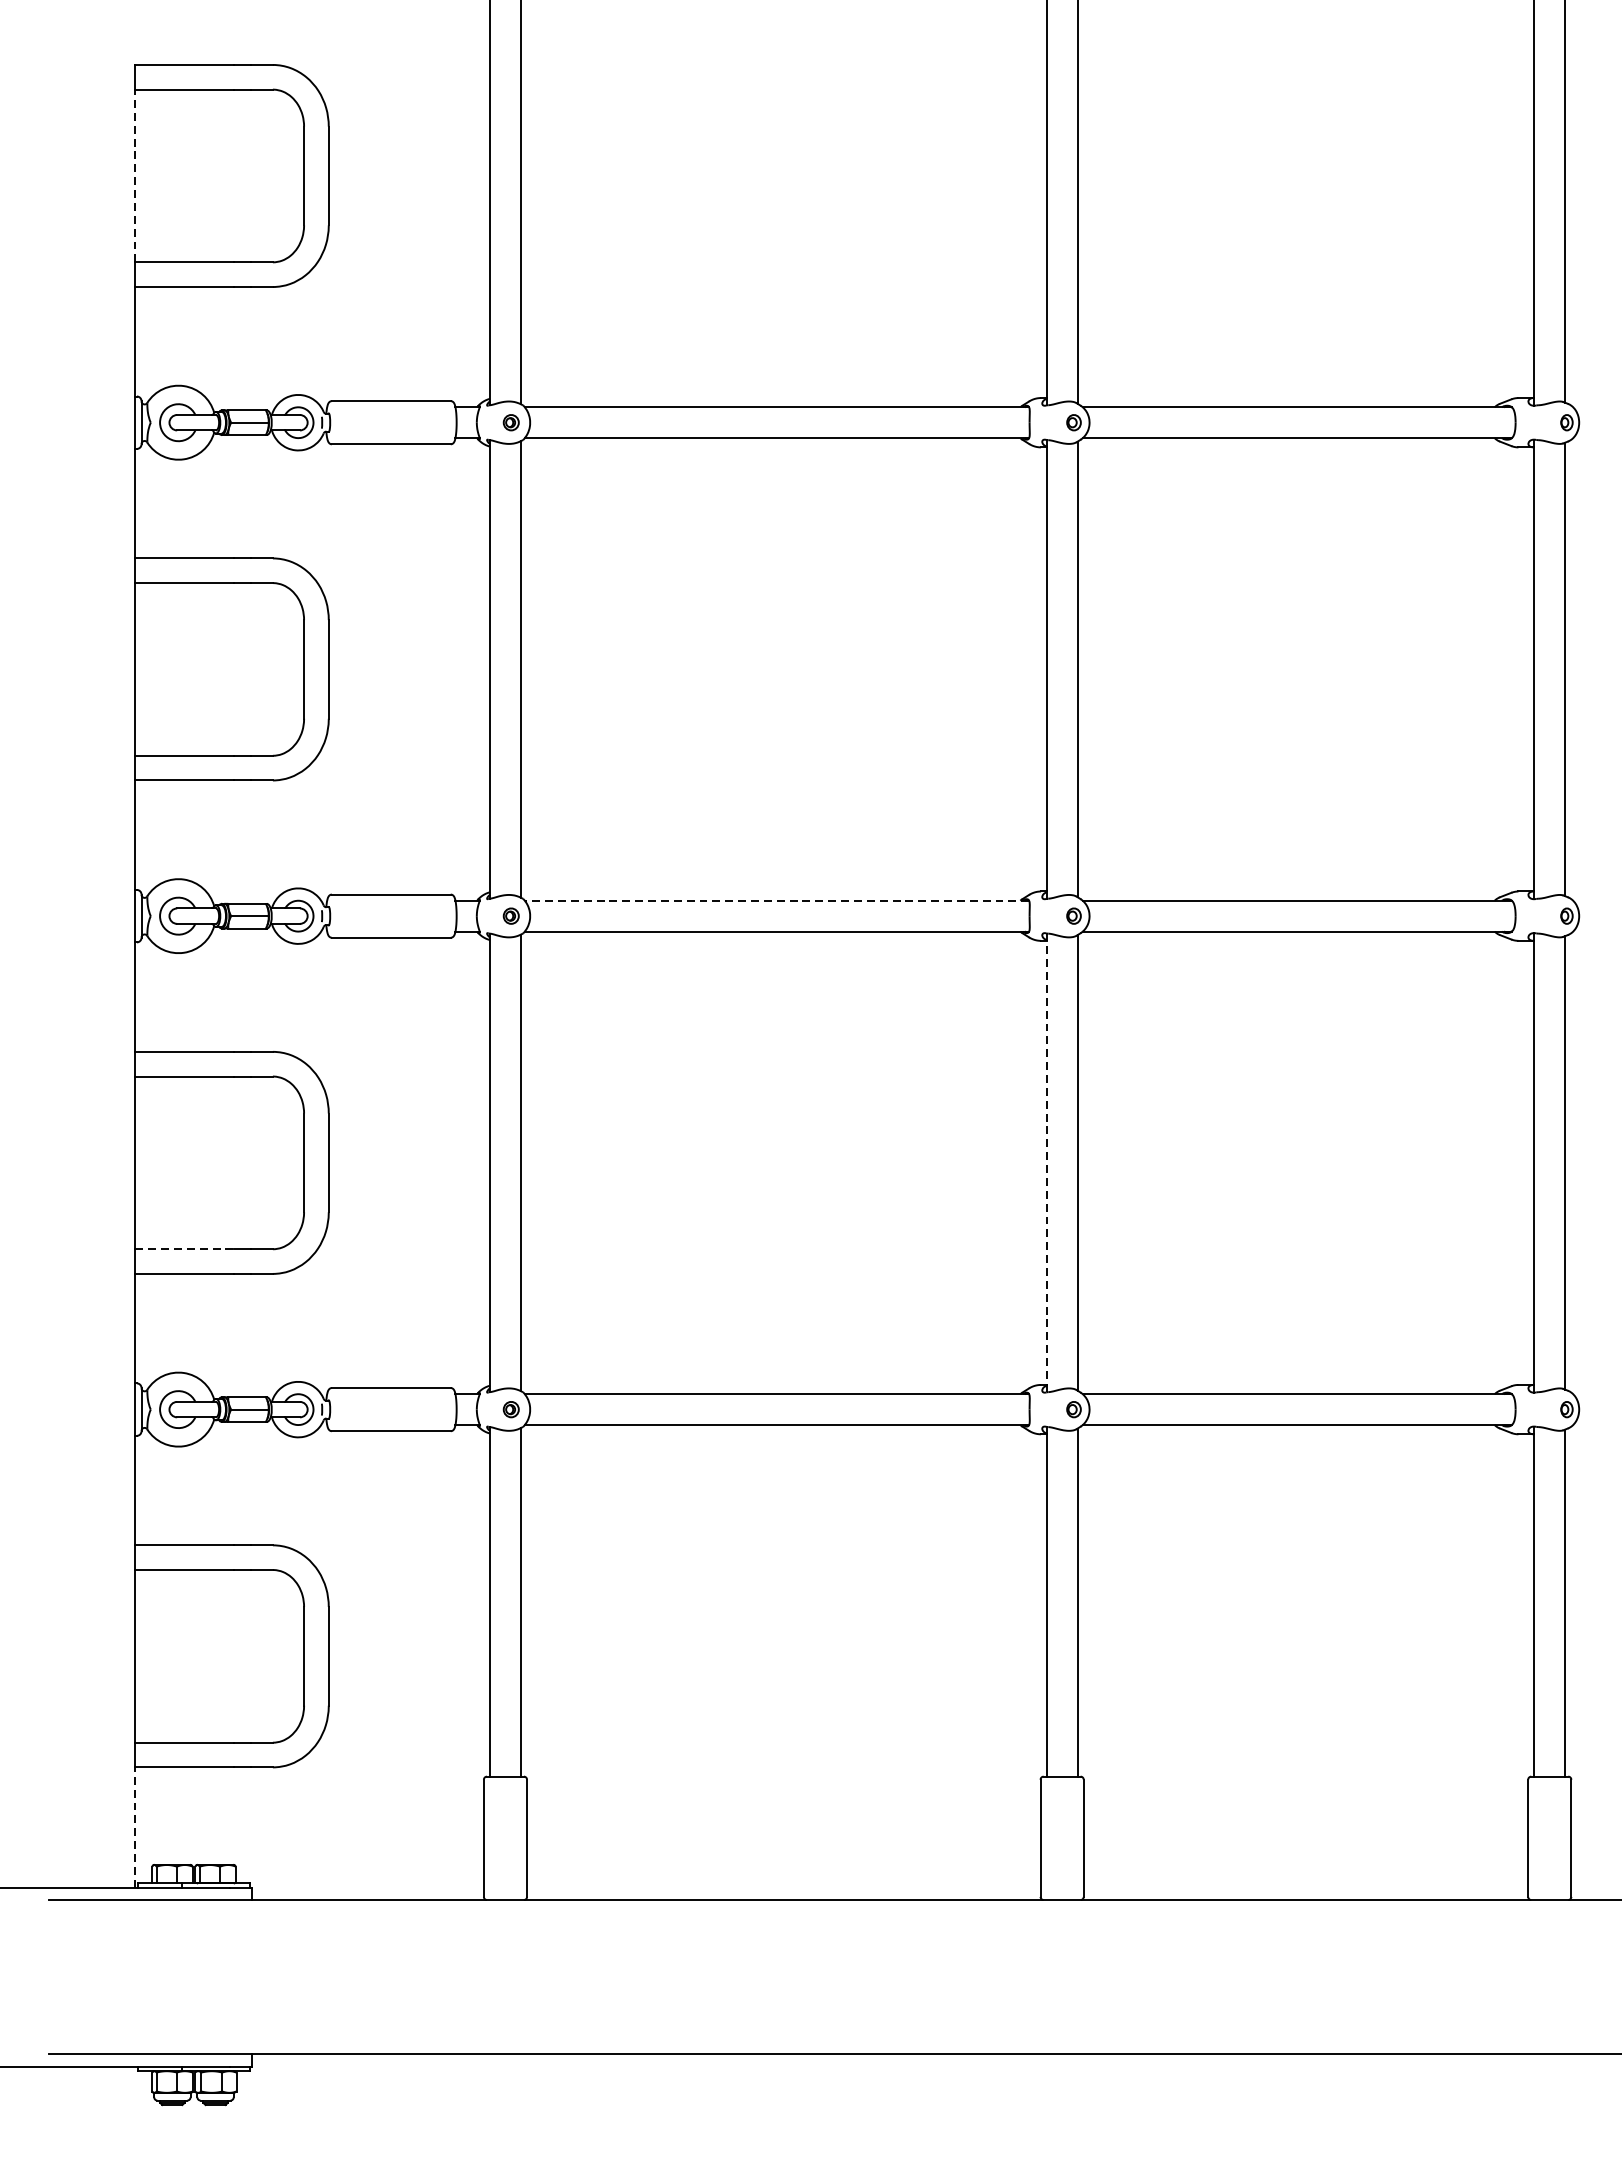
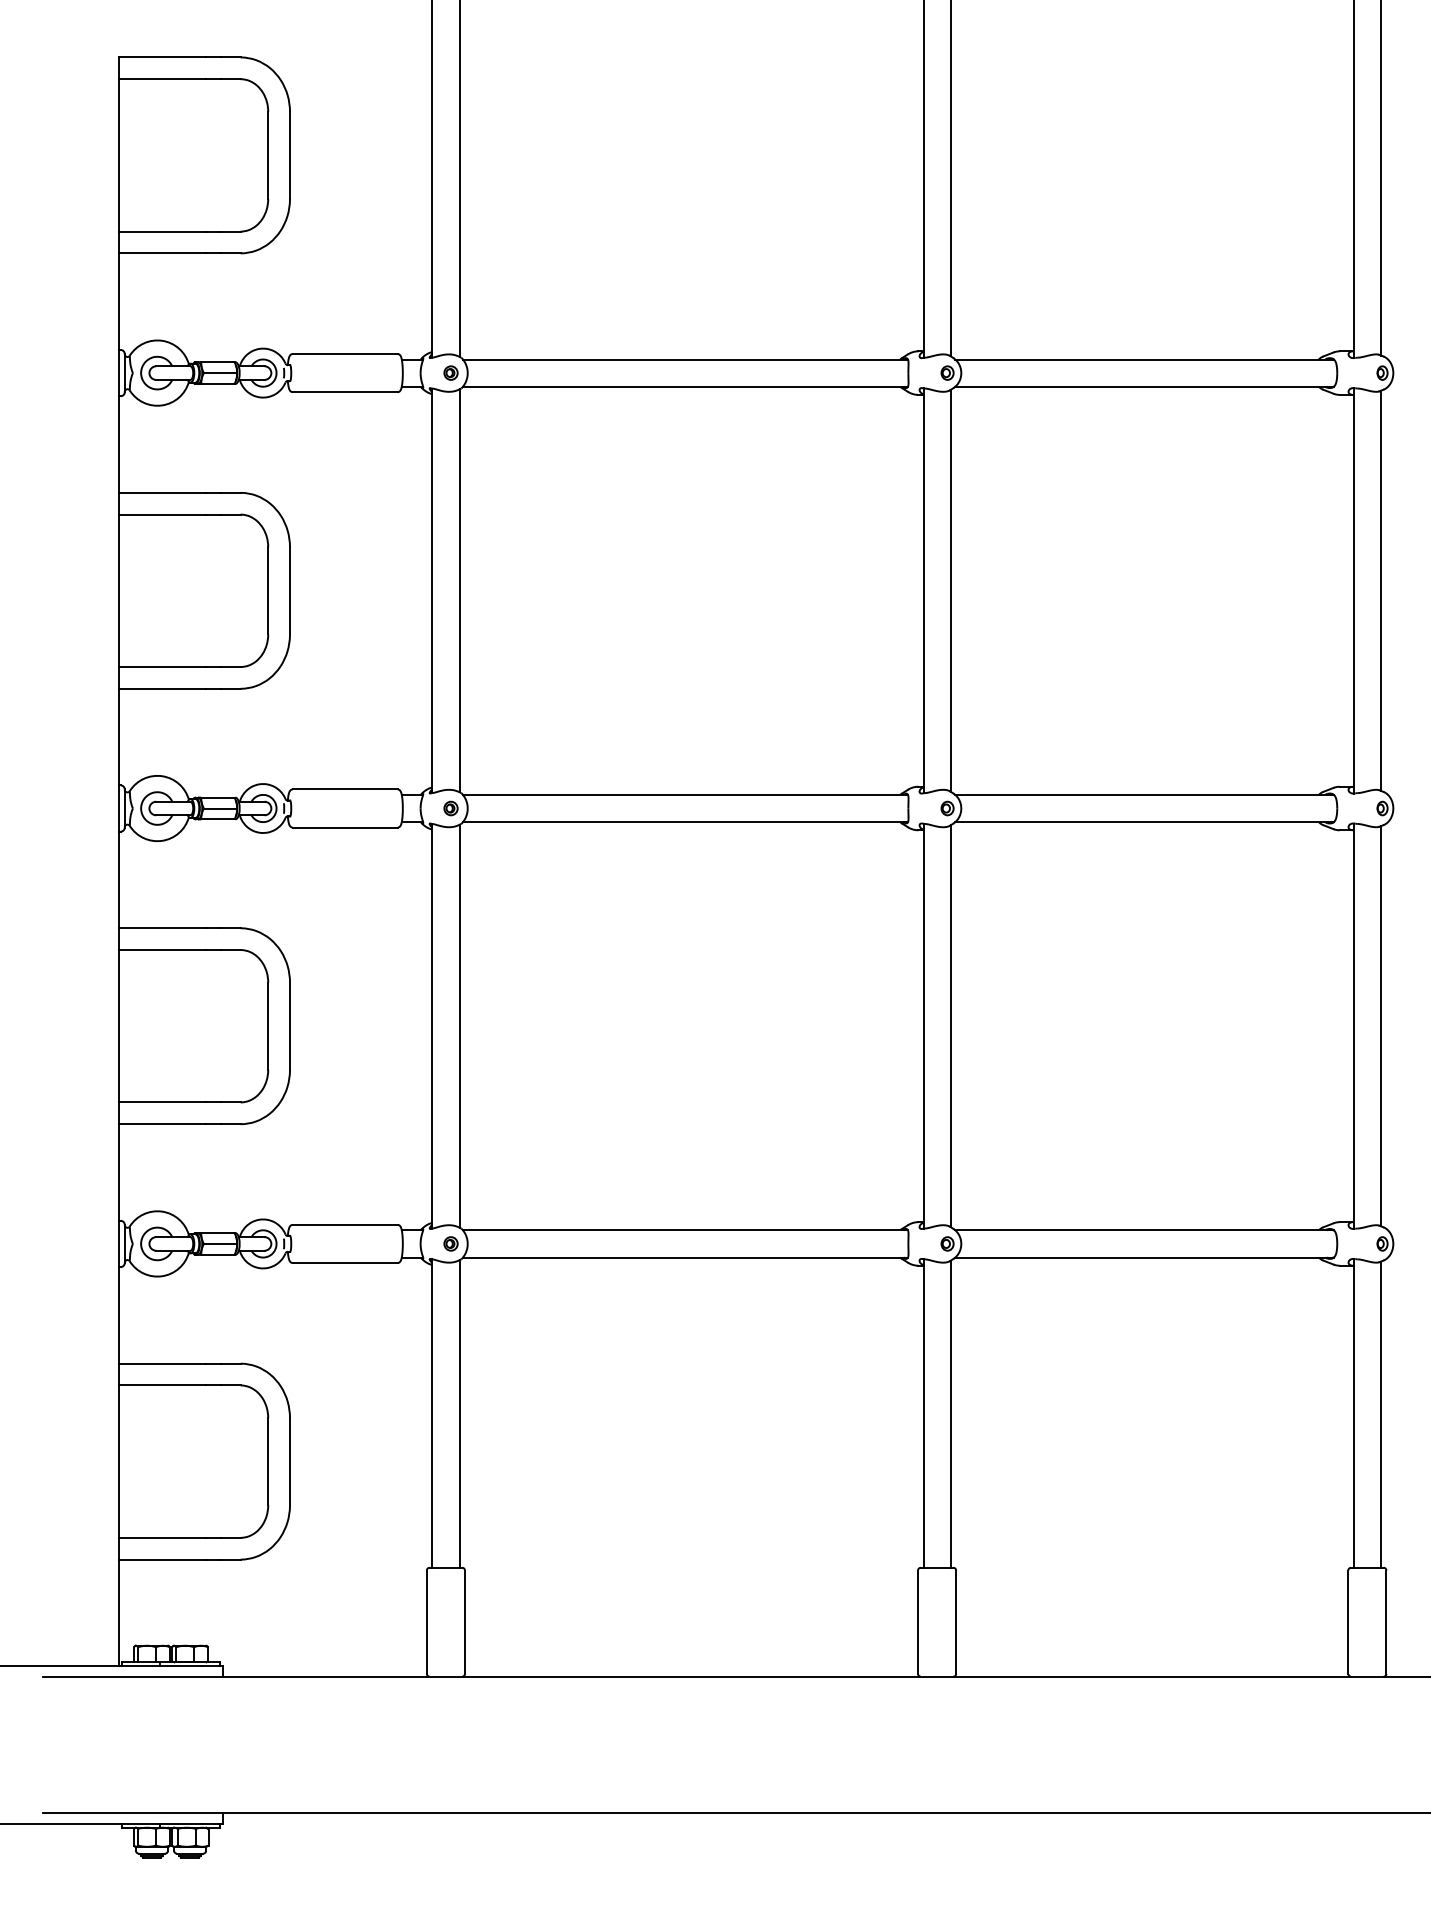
line: (135, 174) -> (119, 154), dashed -> solid
line: (777, 900) -> (685, 794), dashed -> solid
line: (1046, 1163) -> (923, 1026), dashed -> solid
line: (184, 1249) -> (162, 1102), dashed -> solid
line: (135, 1827) -> (119, 1612), dashed -> solid

